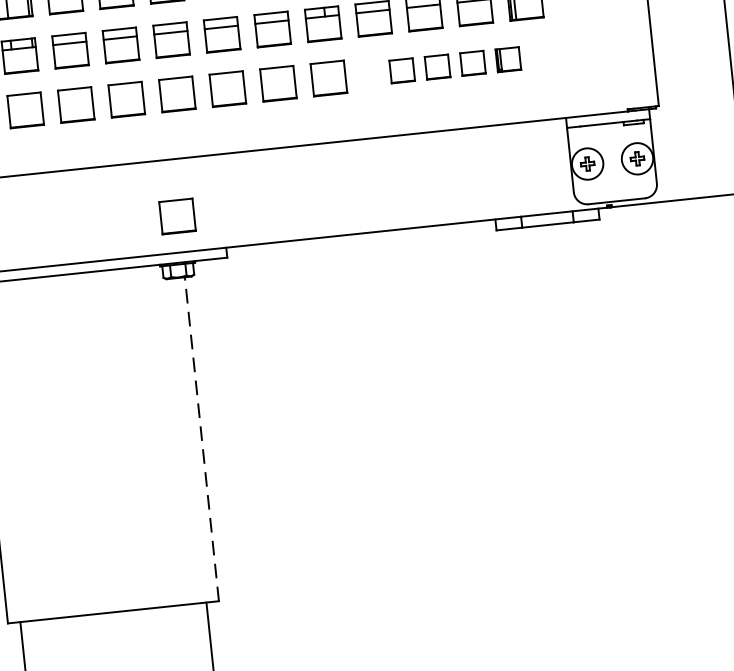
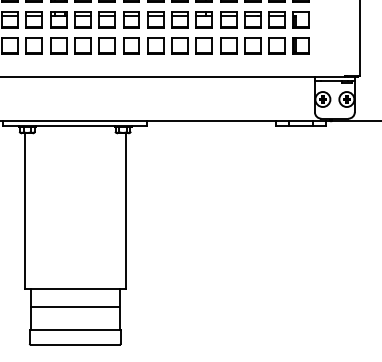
part: (454, 64) -> (264, 45), size x1.43
part: (177, 215) -> (125, 103), removed
line: (200, 438) -> (125, 210), dashed -> solid
line: (118, 651) -> (75, 307), added

